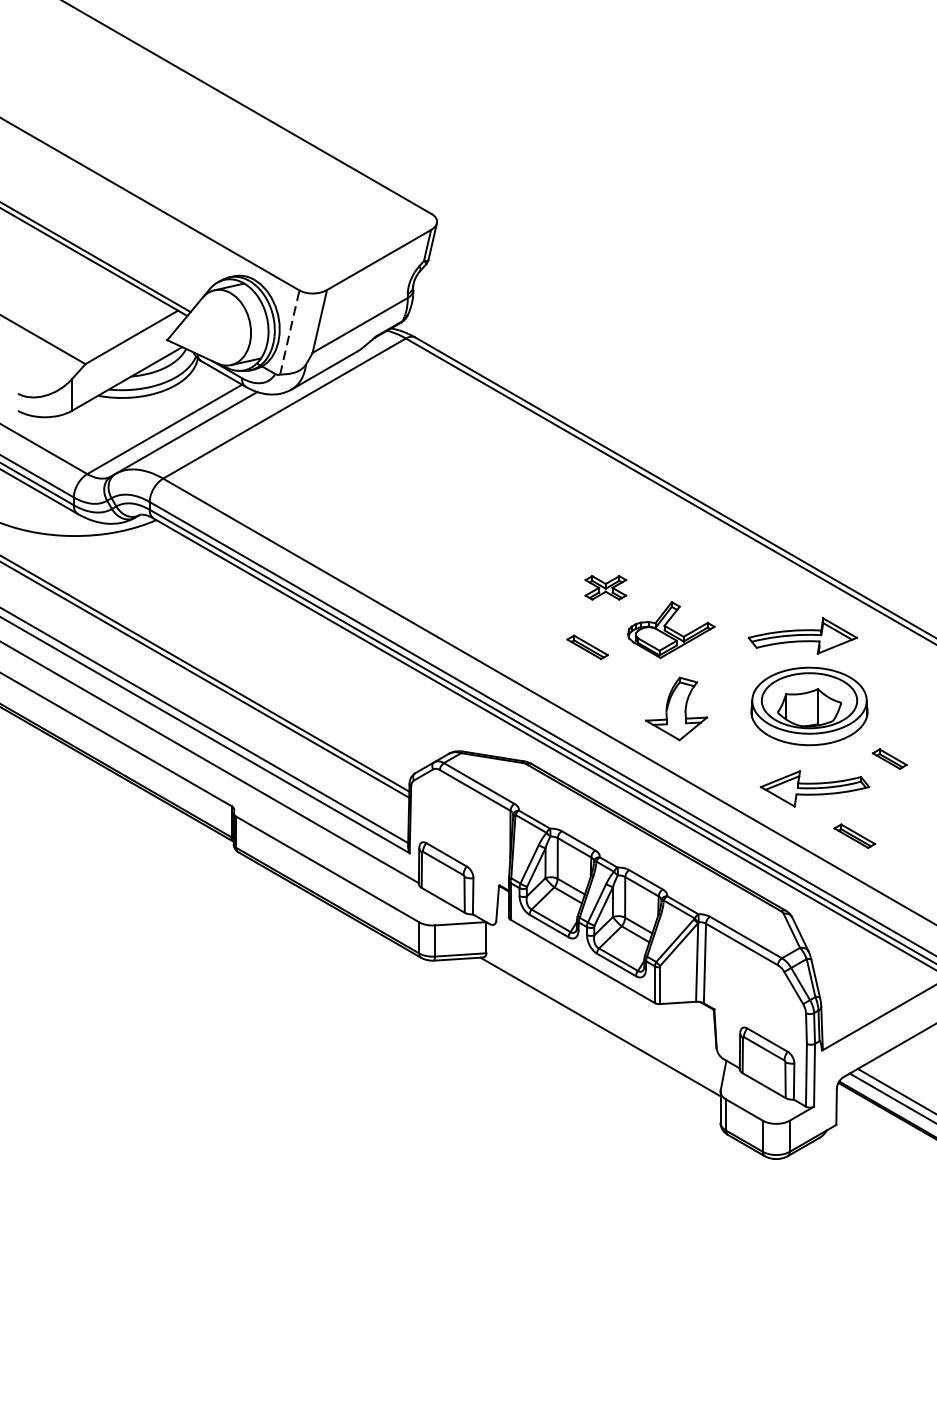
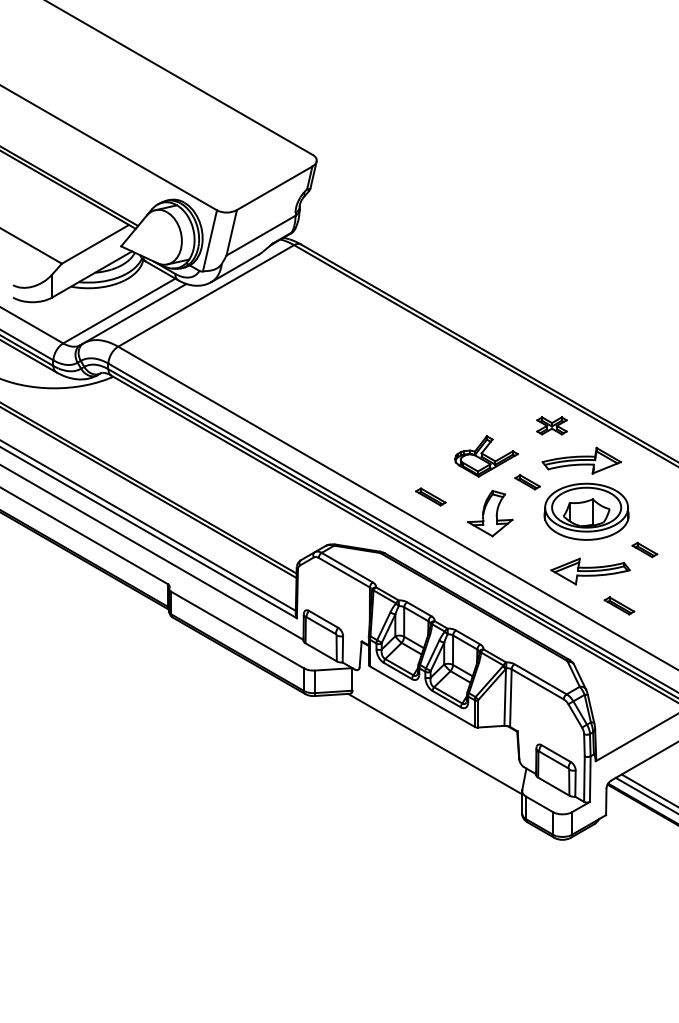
line: (290, 332) -> (210, 240), dashed -> solid
part: (605, 587) -> (551, 425), moved
part: (587, 646) -> (430, 496), moved
part: (727, 665) -> (527, 482), added

